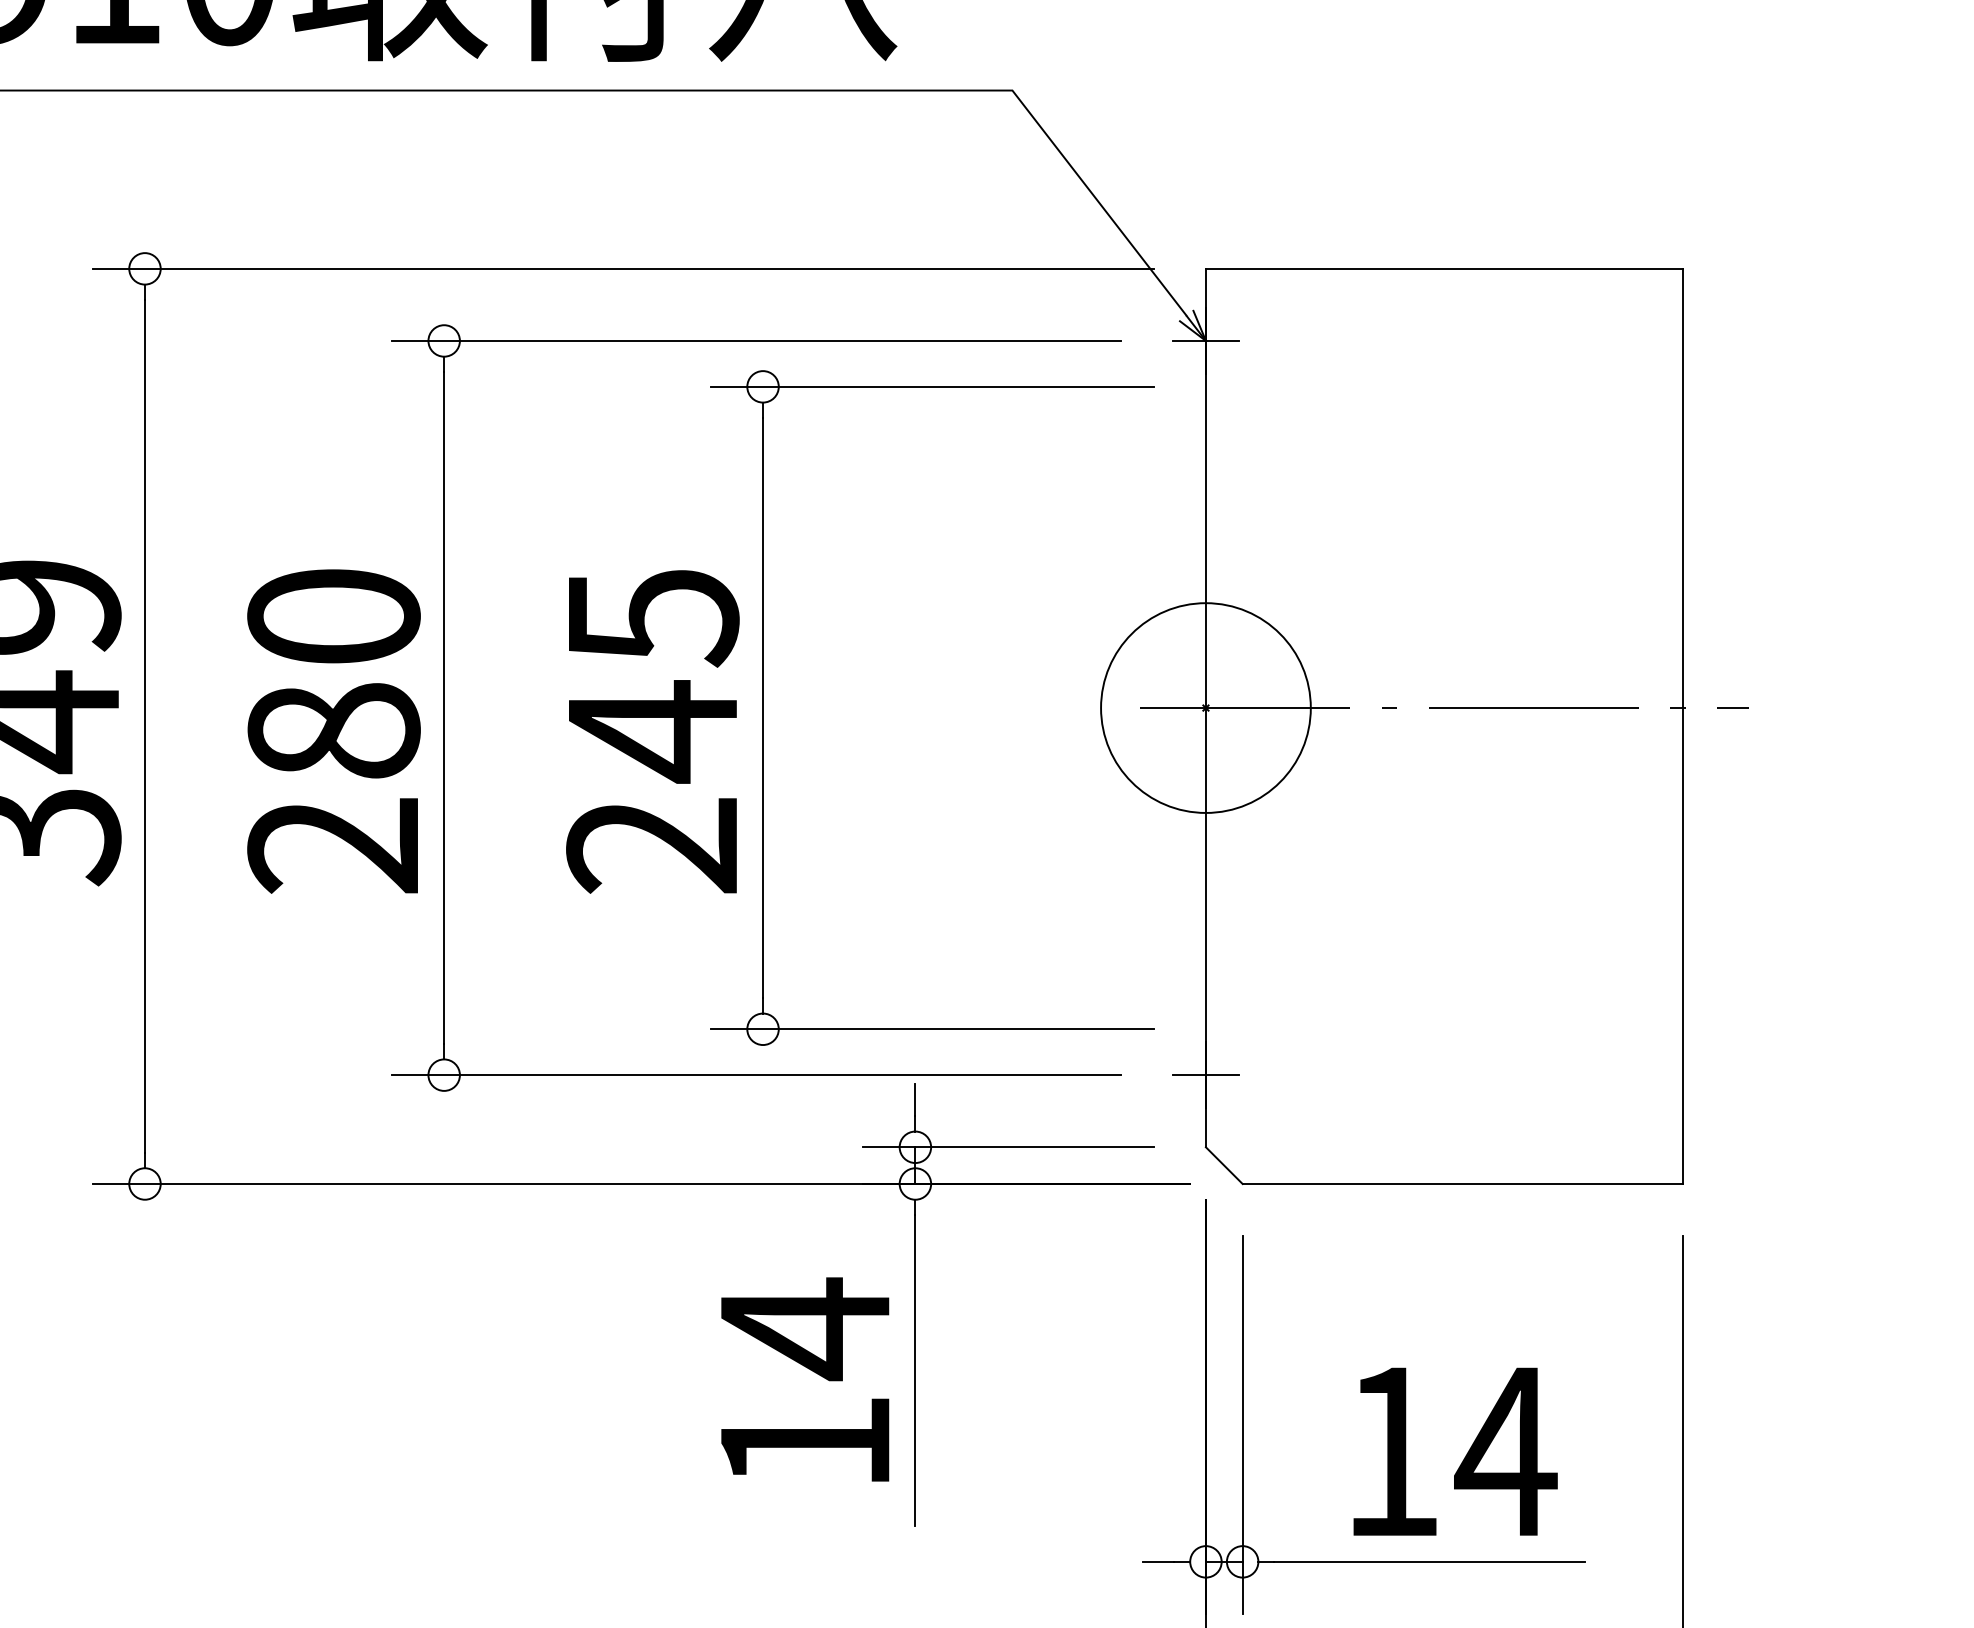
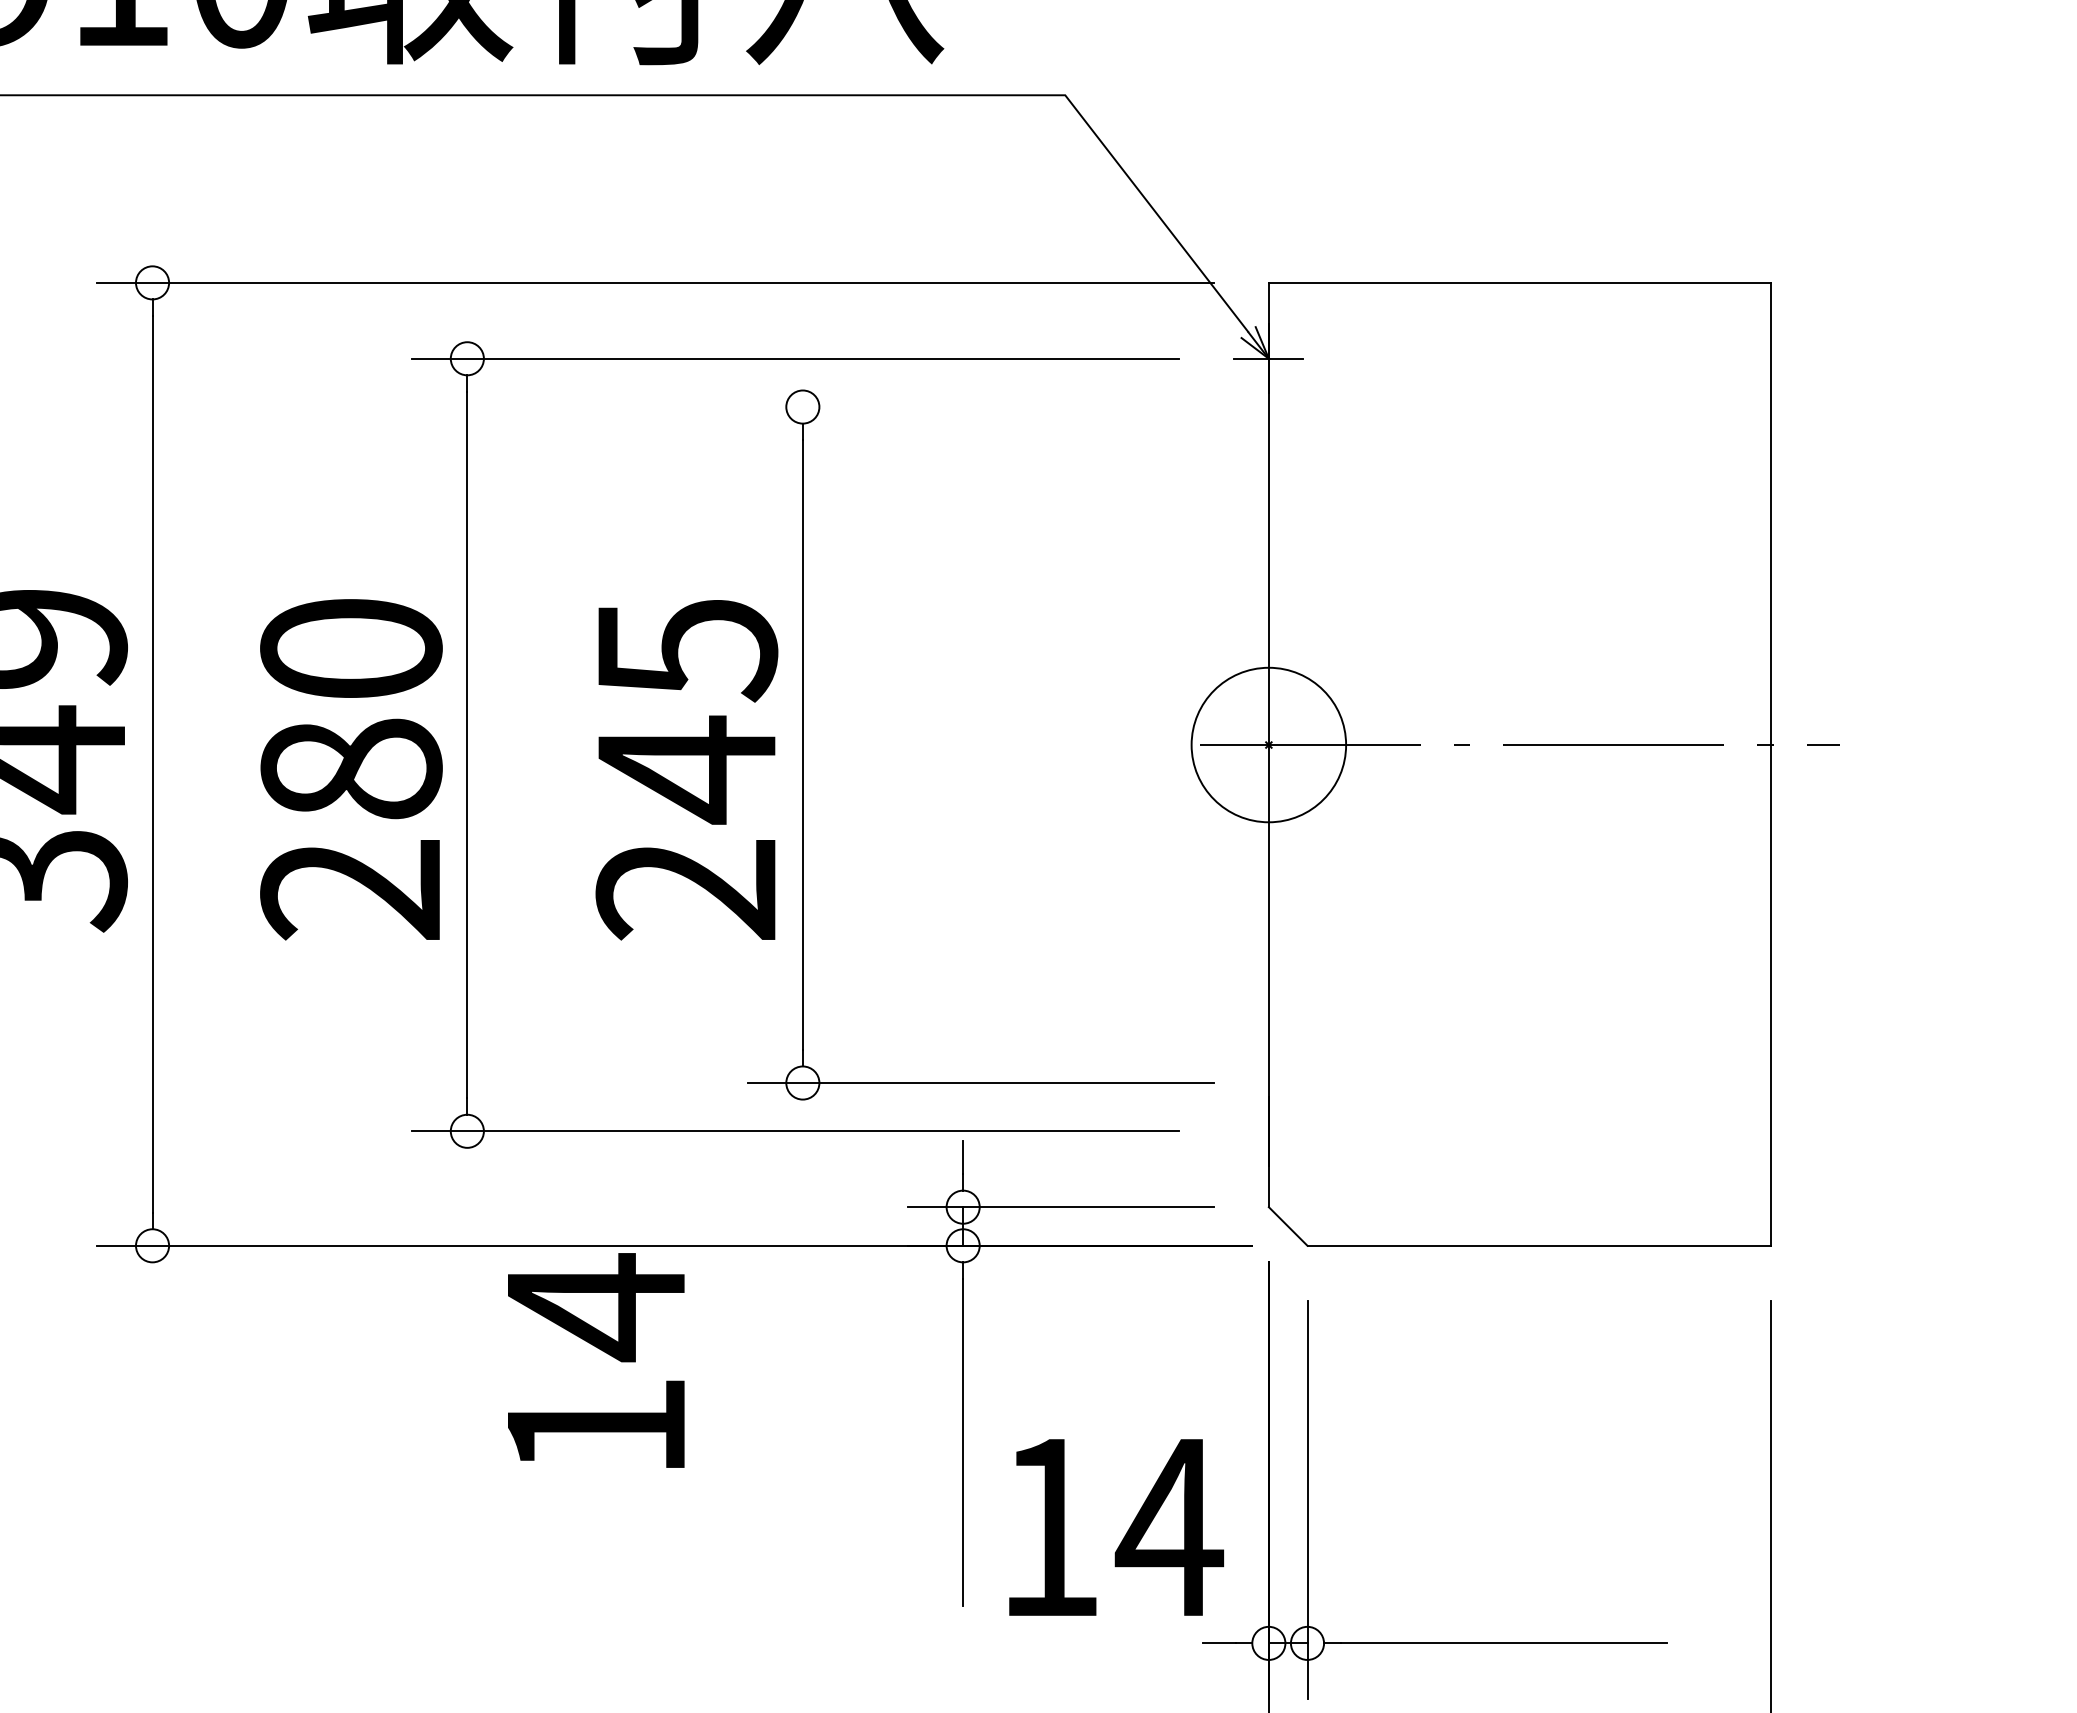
line: (931, 387) -> (980, 407), removed
circle: (1205, 707) -> (1268, 744), size x0.7
line: (1205, 1075) -> (1268, 1131), removed
text: (805, 1379) -> (596, 1360), moved
text: (1455, 1451) -> (1116, 1527), moved

